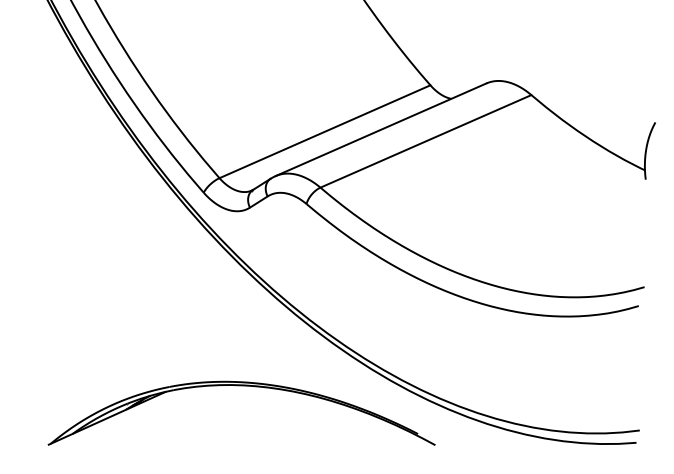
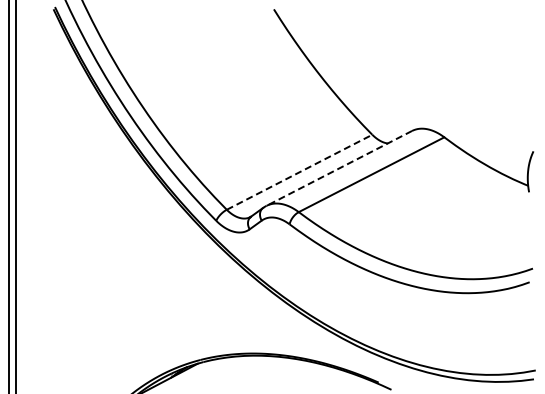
line: (381, 129) -> (339, 168), solid -> dashed
line: (324, 132) -> (299, 172), solid -> dashed

